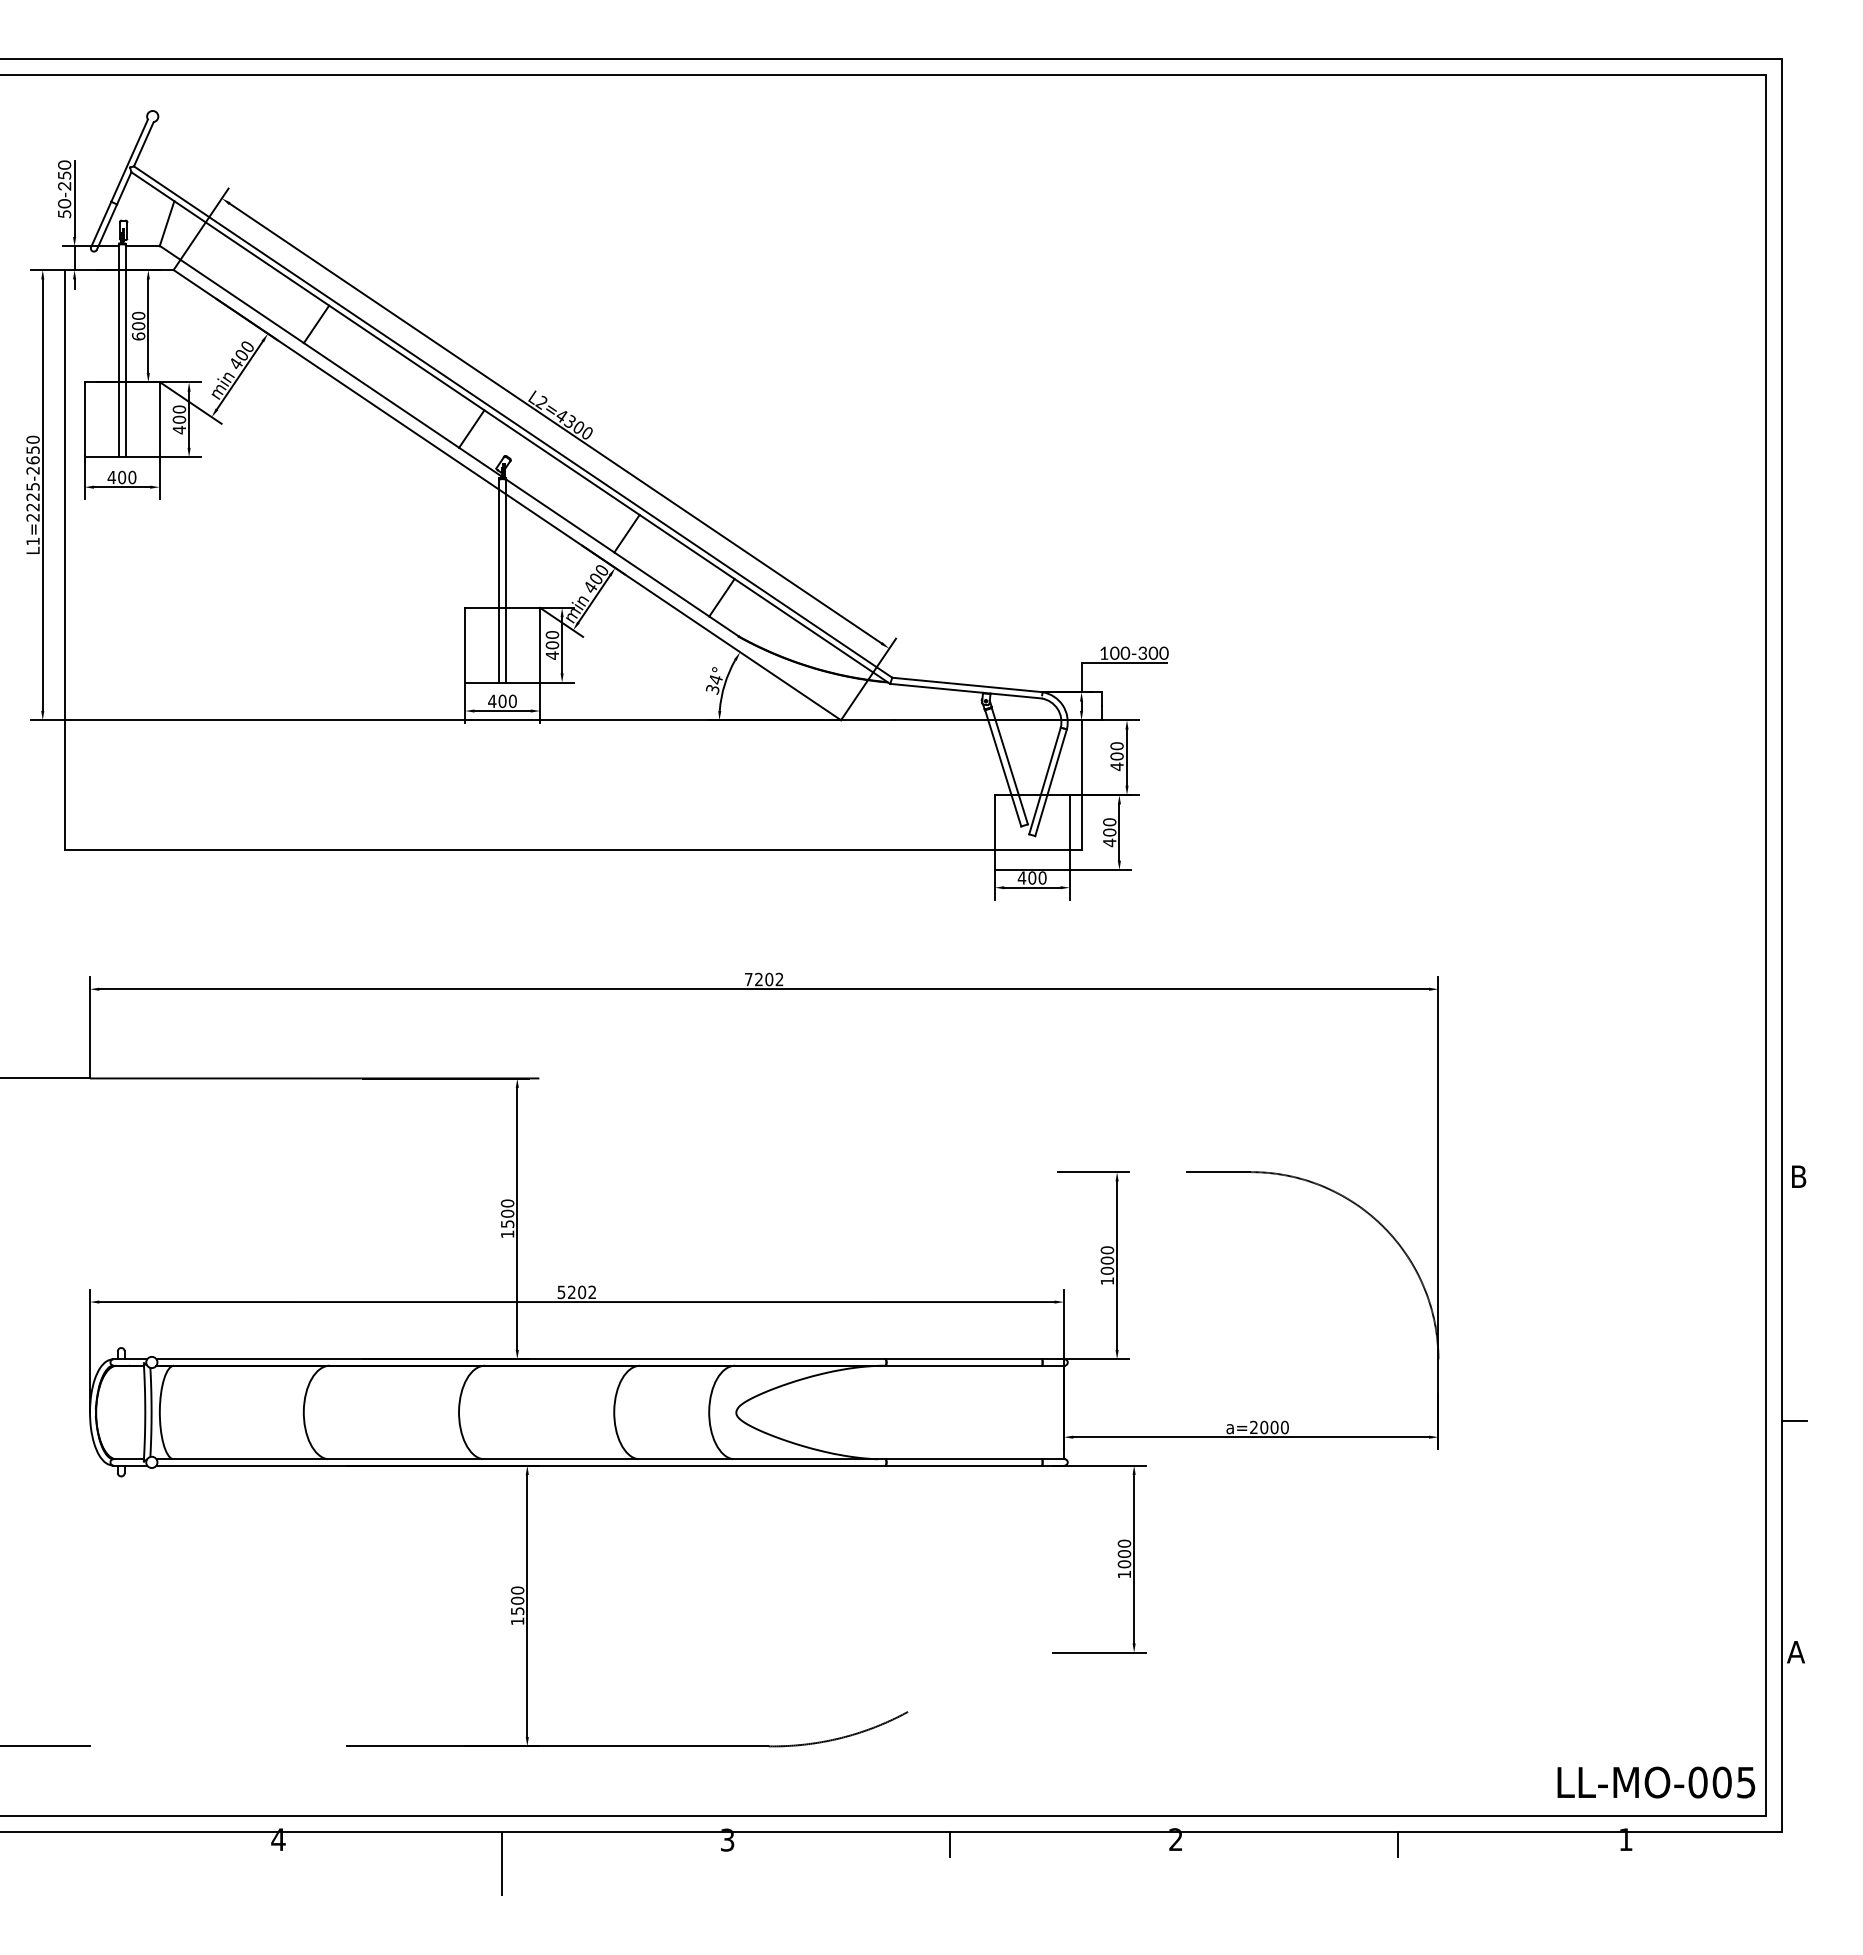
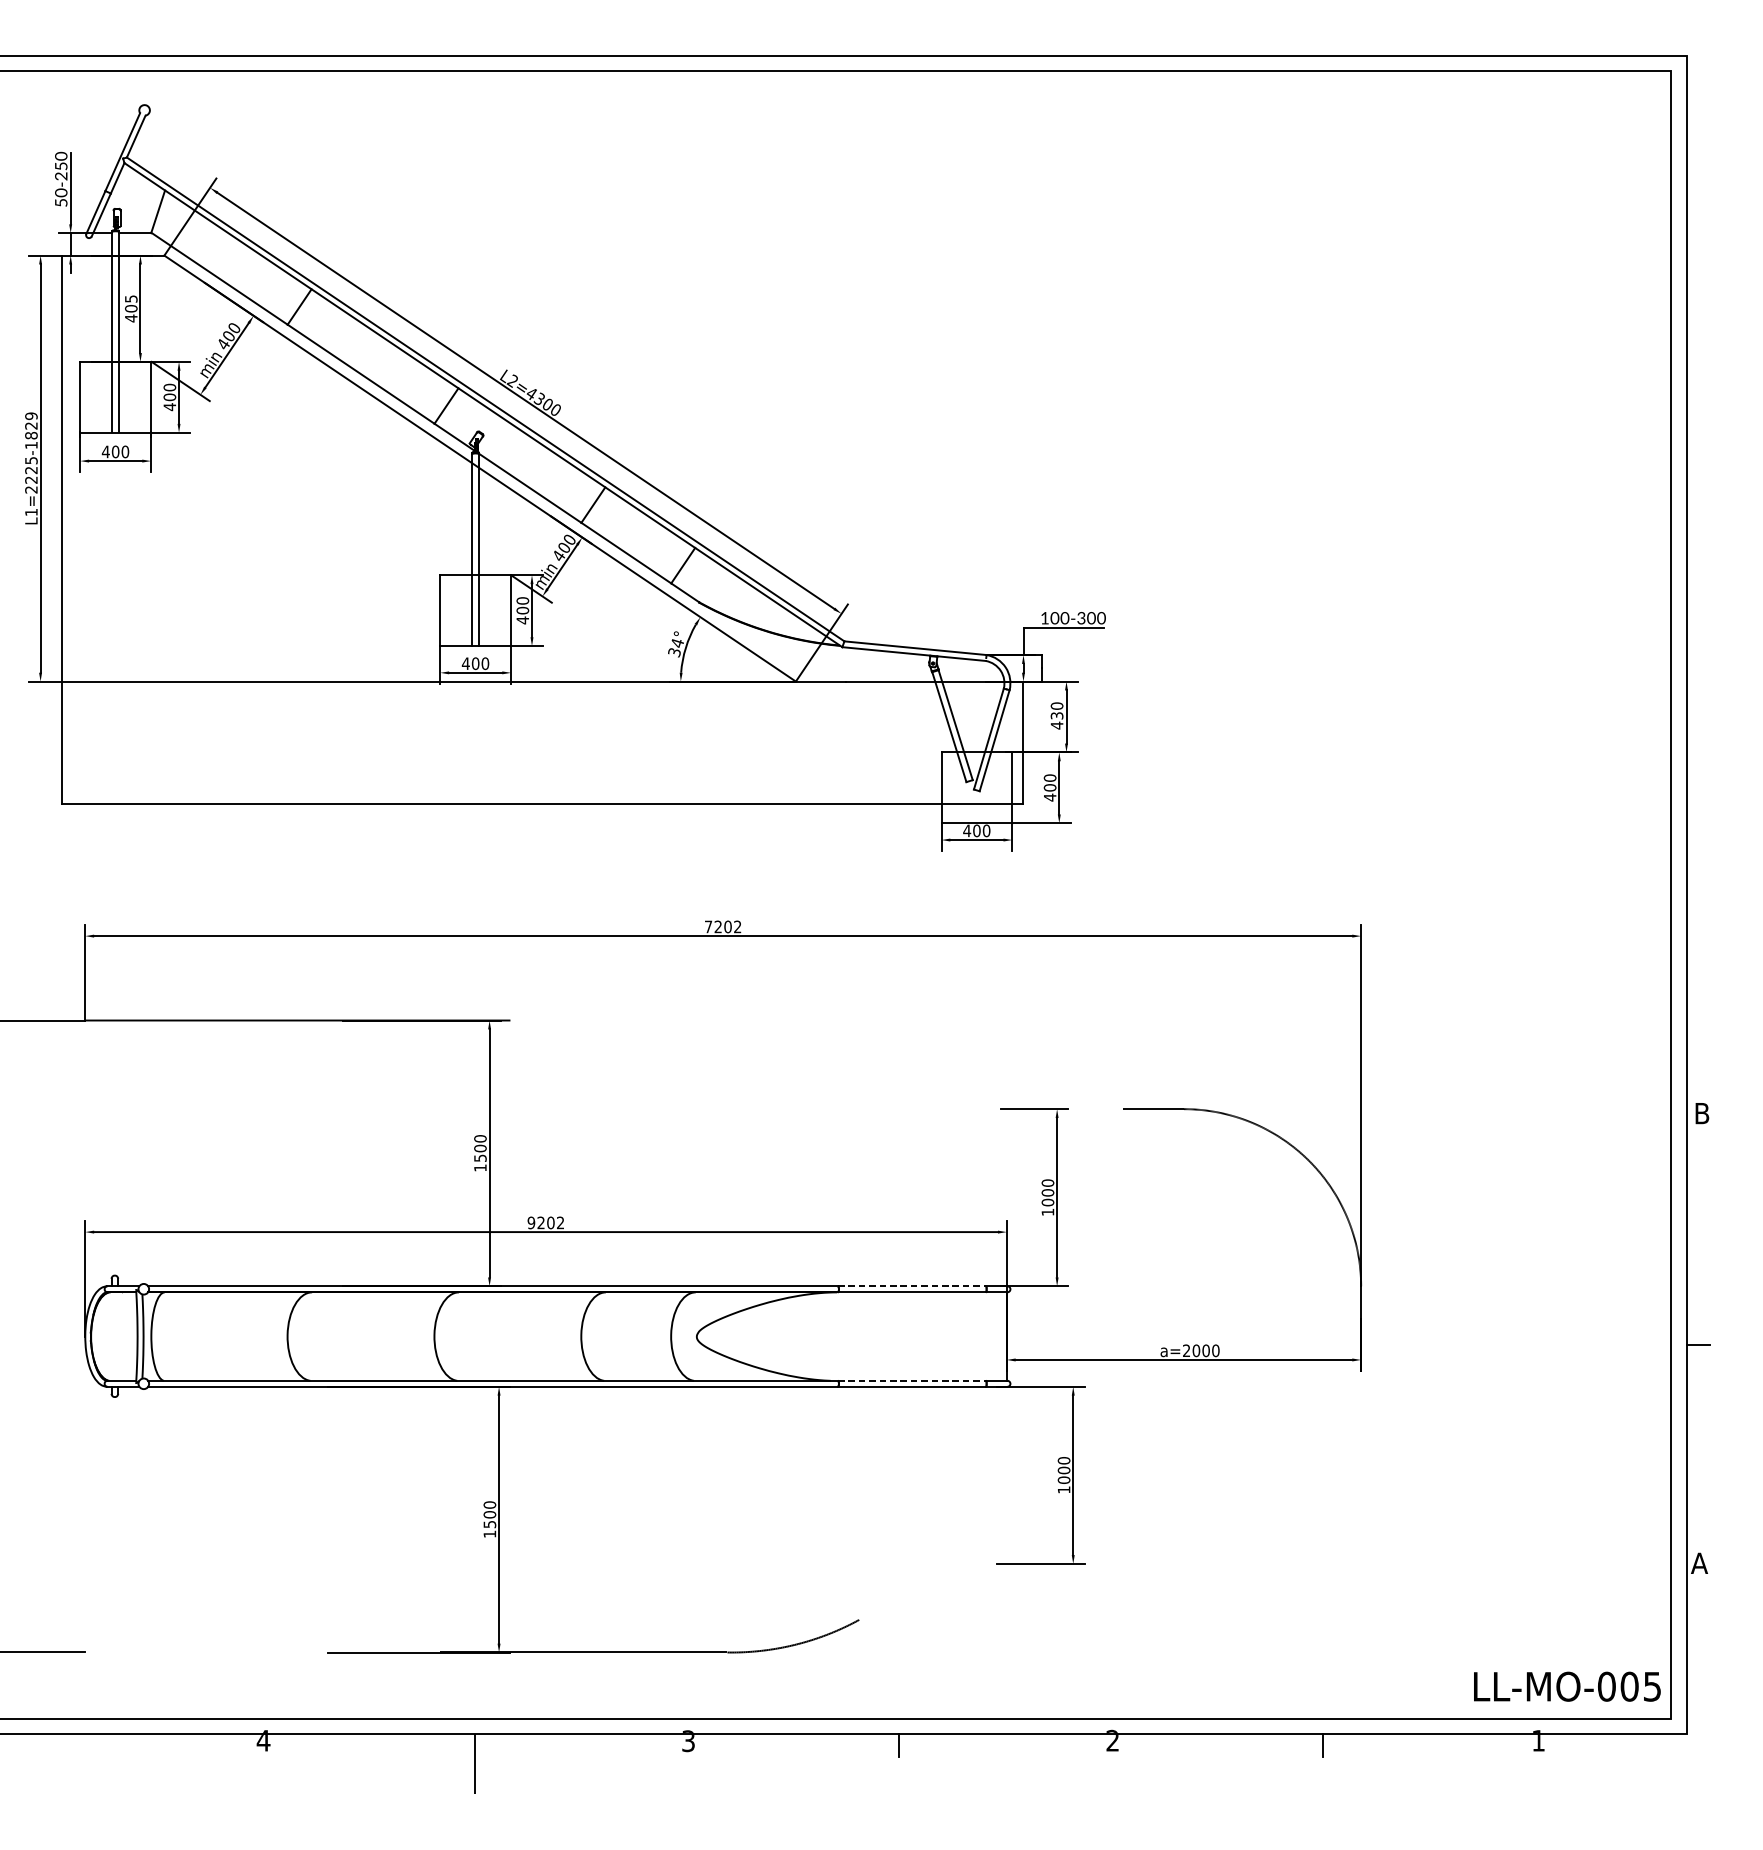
text: (138, 325) -> (131, 308), 600 -> 405
text: (32, 455) -> (30, 431), L1=2225-2650 -> L1=2225-1829
text: (1116, 756) -> (1056, 715), 400 -> 430
text: (561, 1291) -> (531, 1222), 5202 -> 9202
line: (964, 1359) -> (912, 1286), solid -> dashed
line: (964, 1459) -> (912, 1381), solid -> dashed

